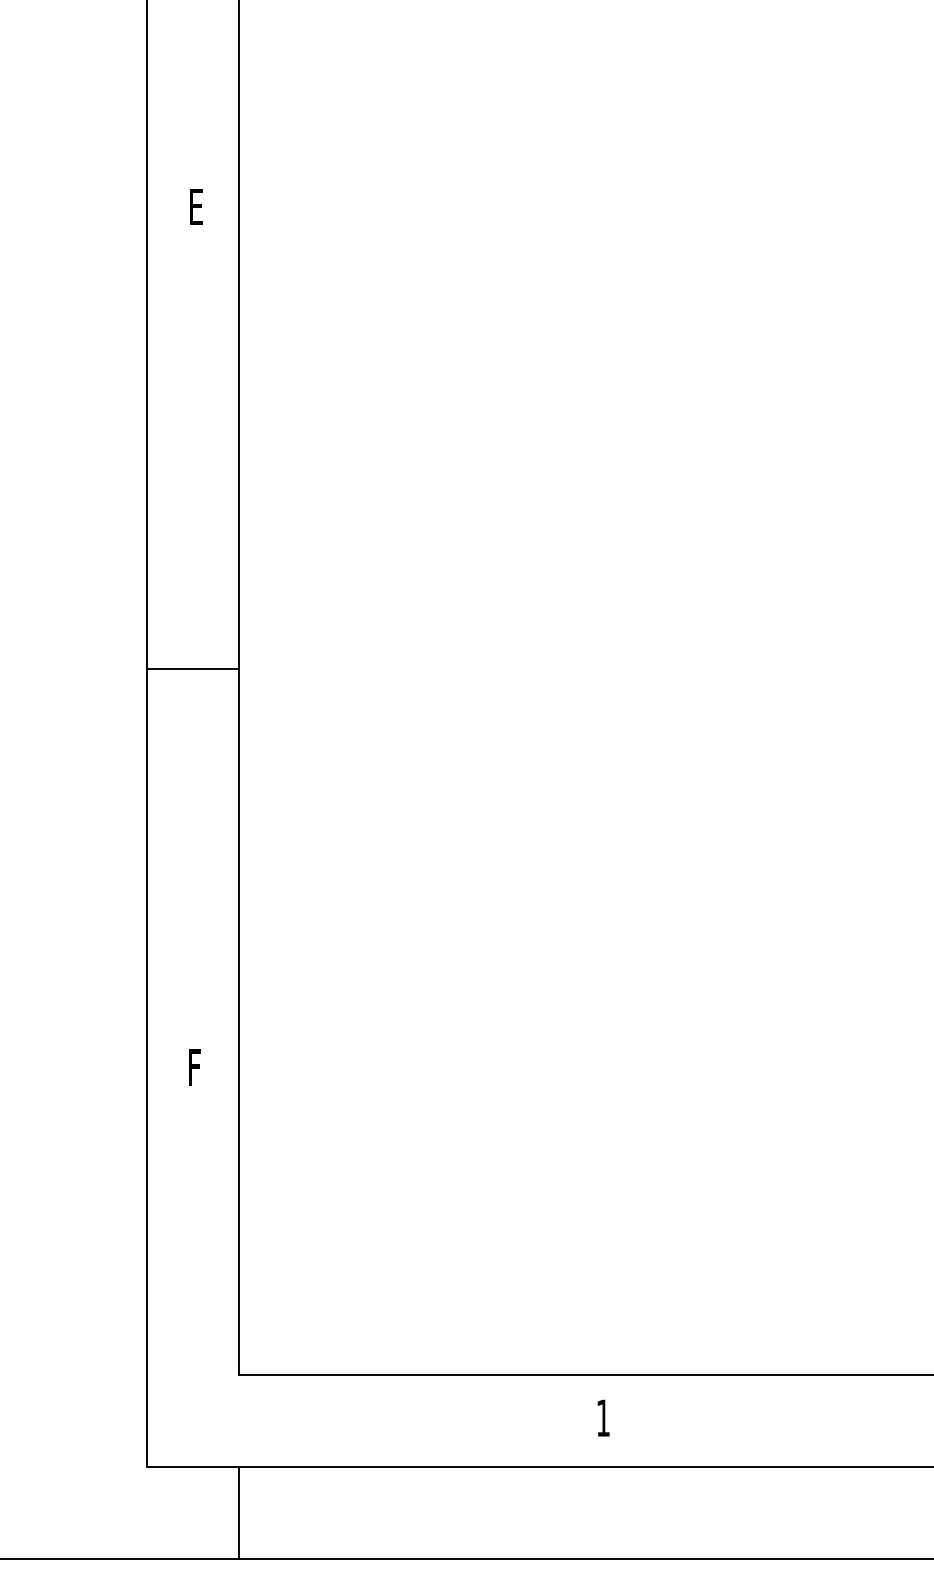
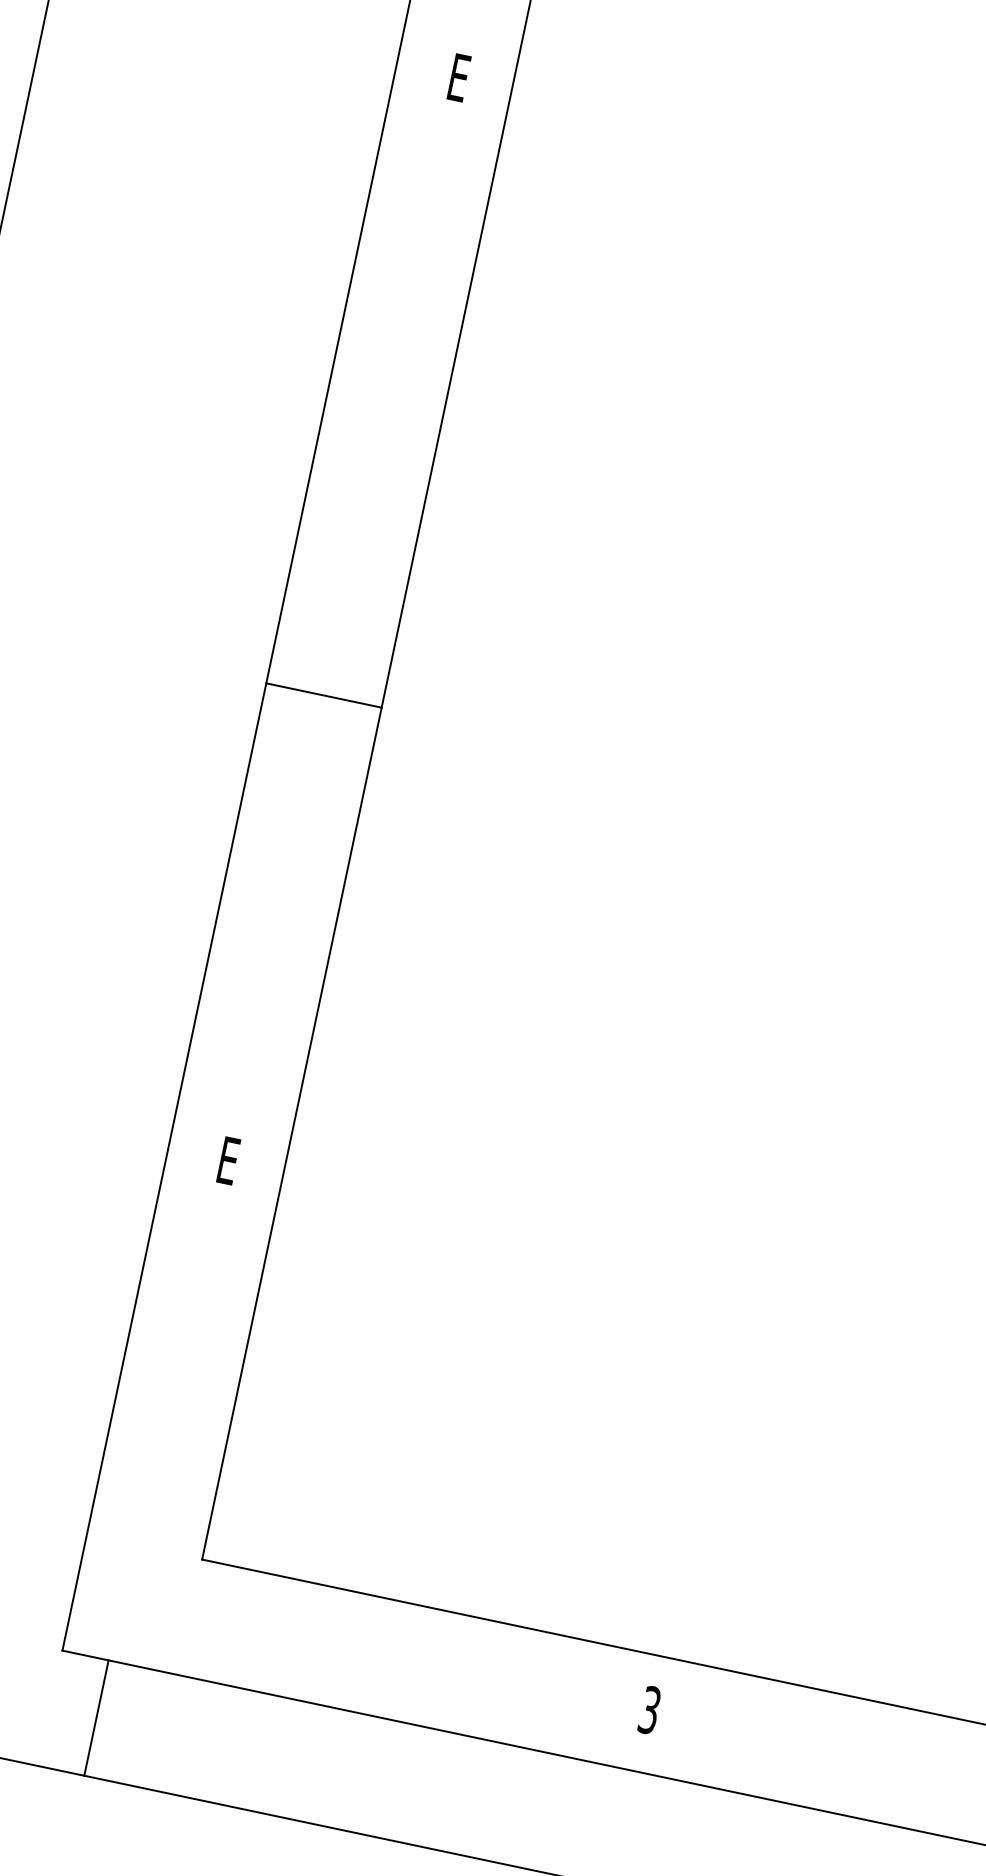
line: (192, 669) -> (323, 695), moved
text: (195, 1069) -> (229, 1163), F -> E
text: (602, 1418) -> (648, 1710), 1 -> 3
line: (238, 1512) -> (96, 1717), moved

